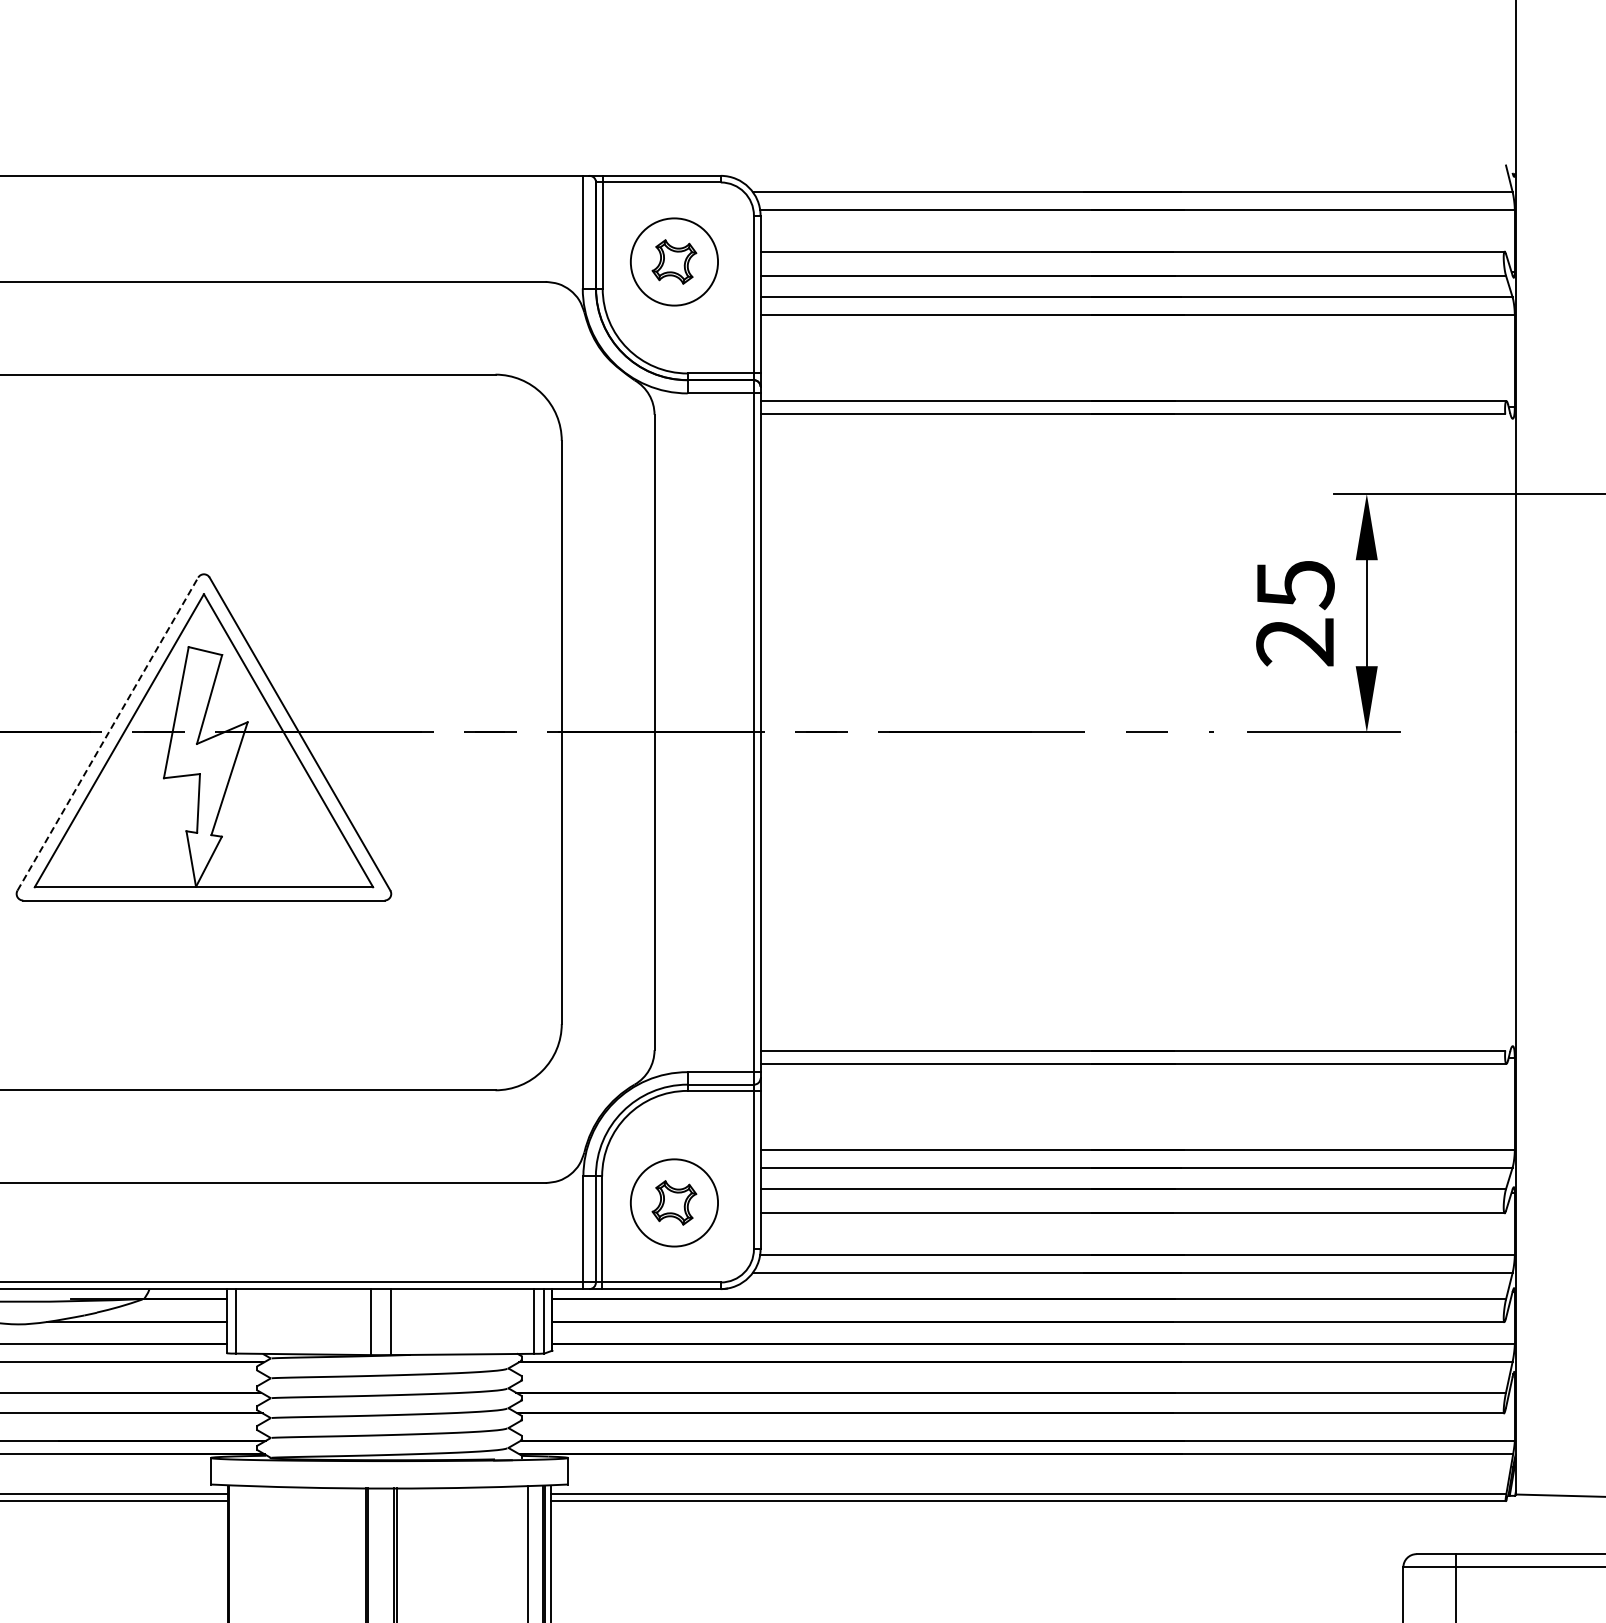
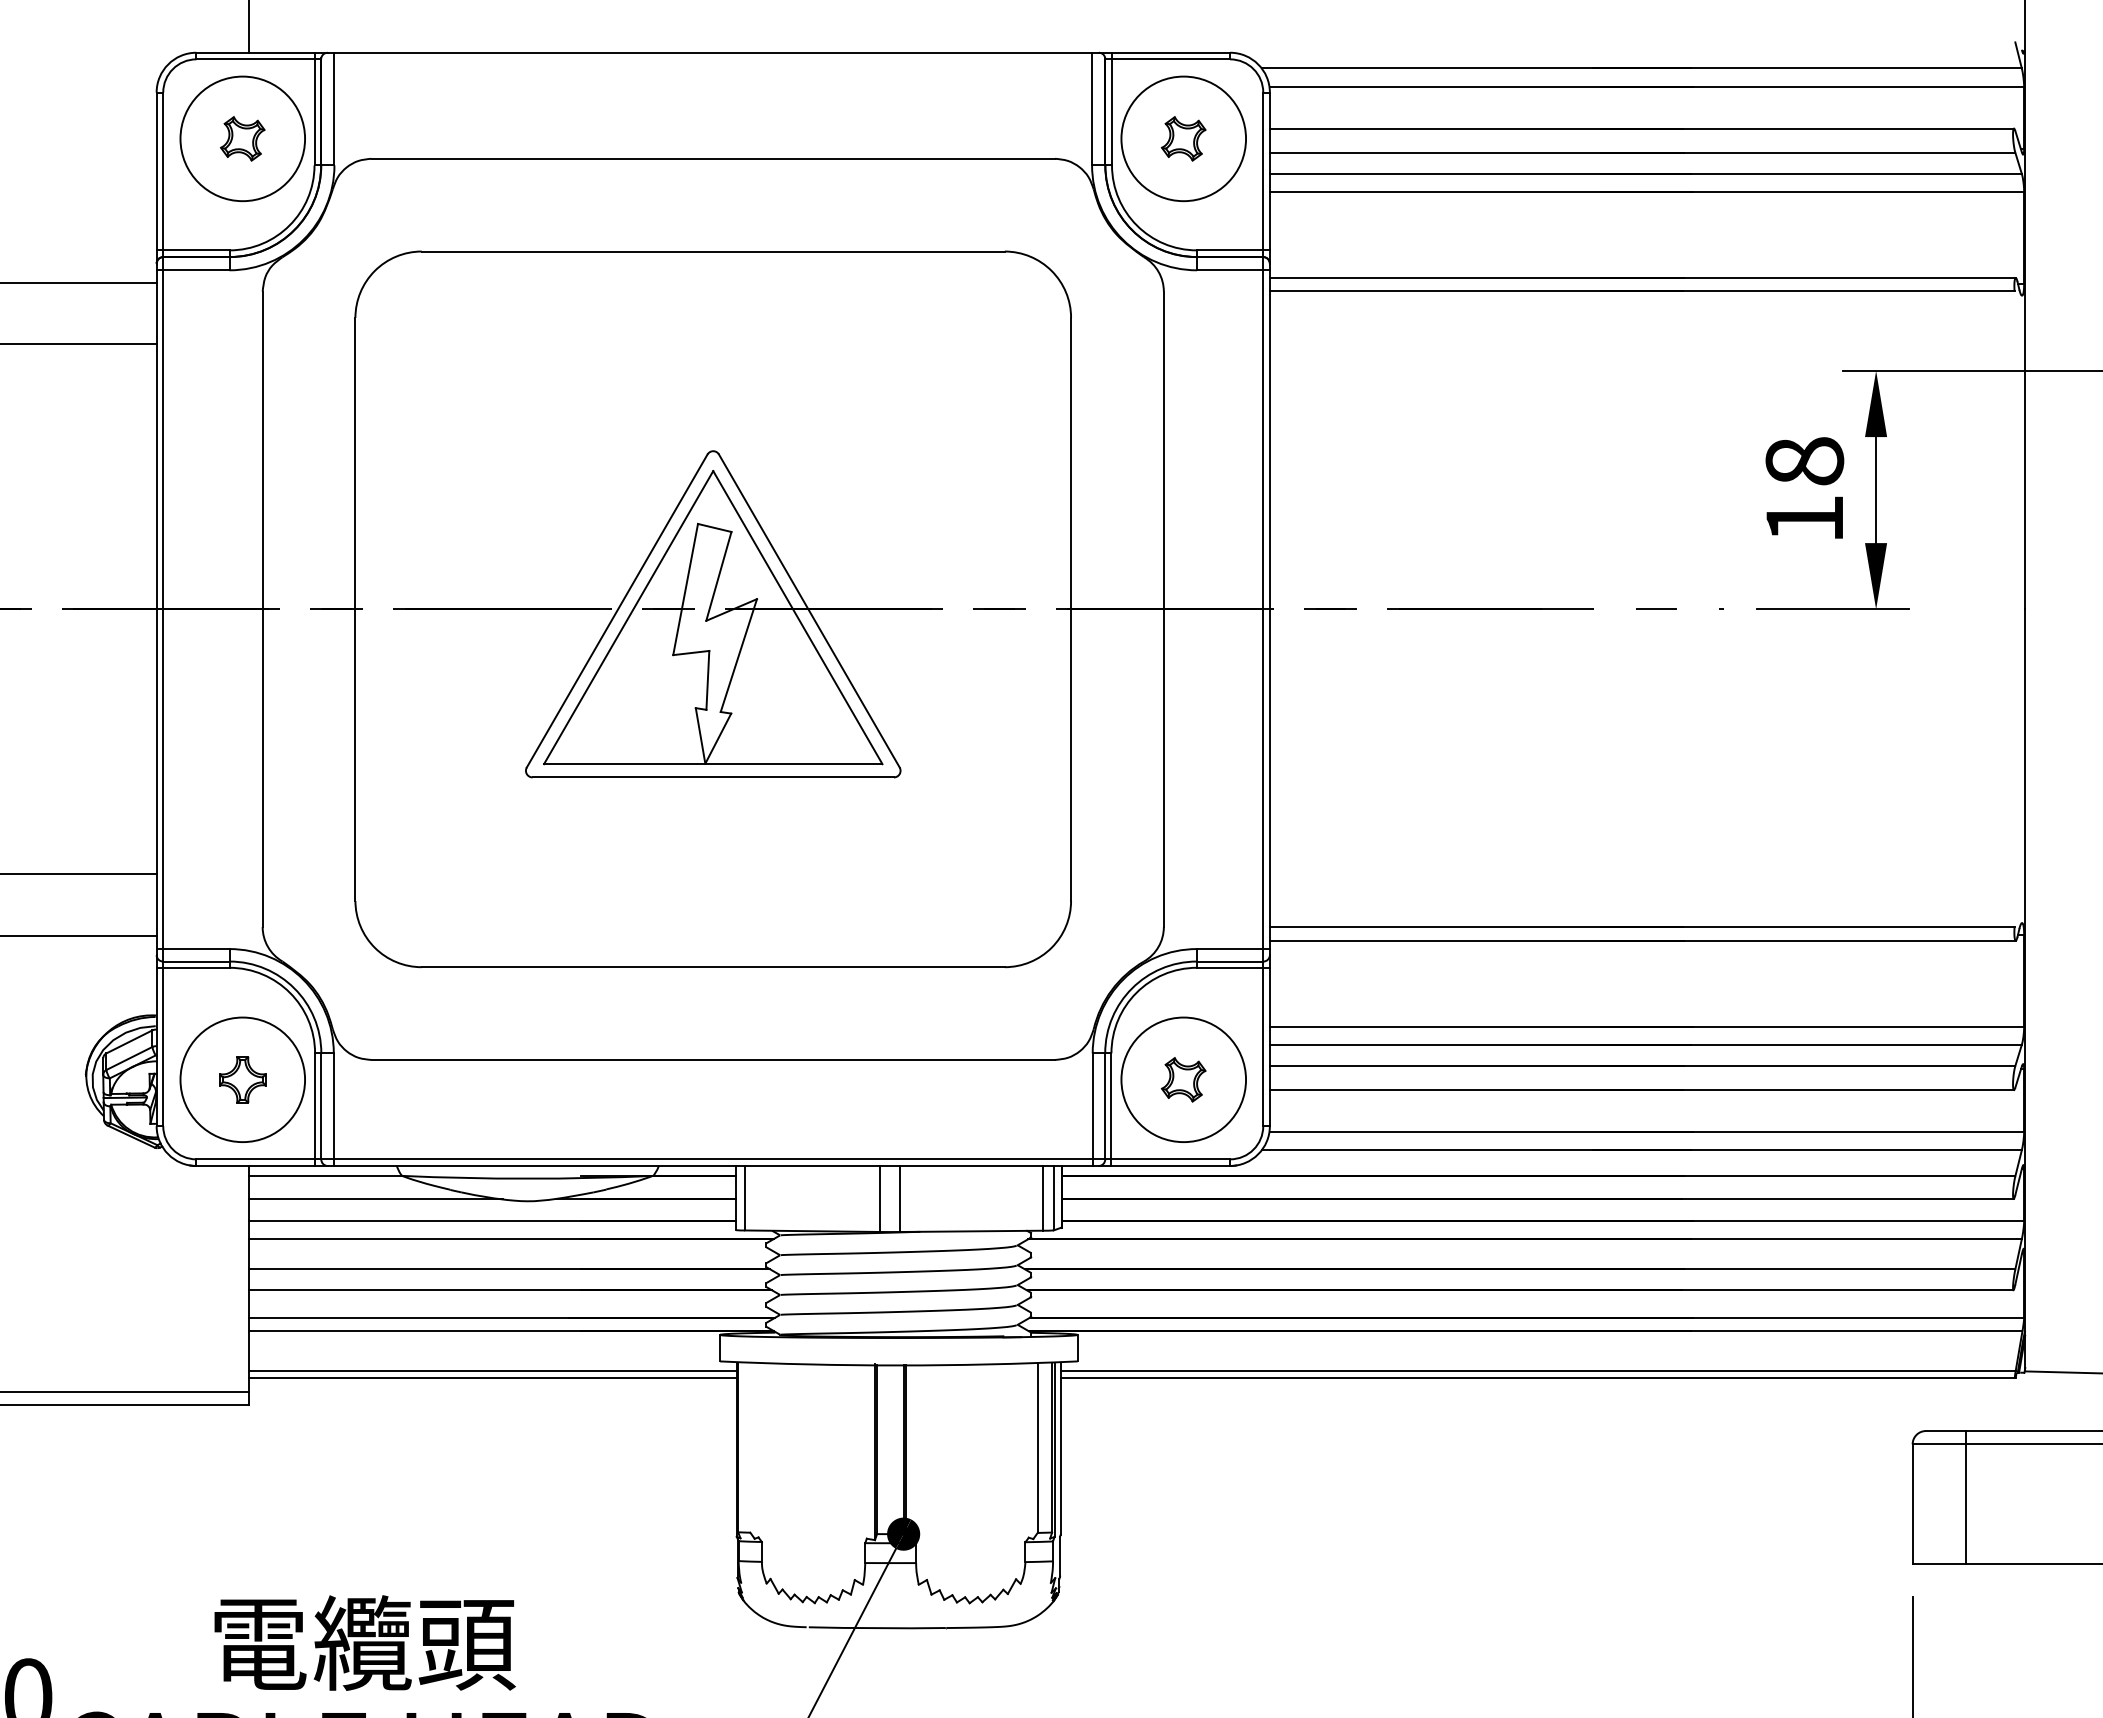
circle: (674, 261) -> (1183, 138), size x1.43
text: (1295, 613) -> (1804, 490), 25 -> 18
line: (108, 734) -> (617, 611), dashed -> solid
circle: (674, 1202) -> (1183, 1079), size x1.43

